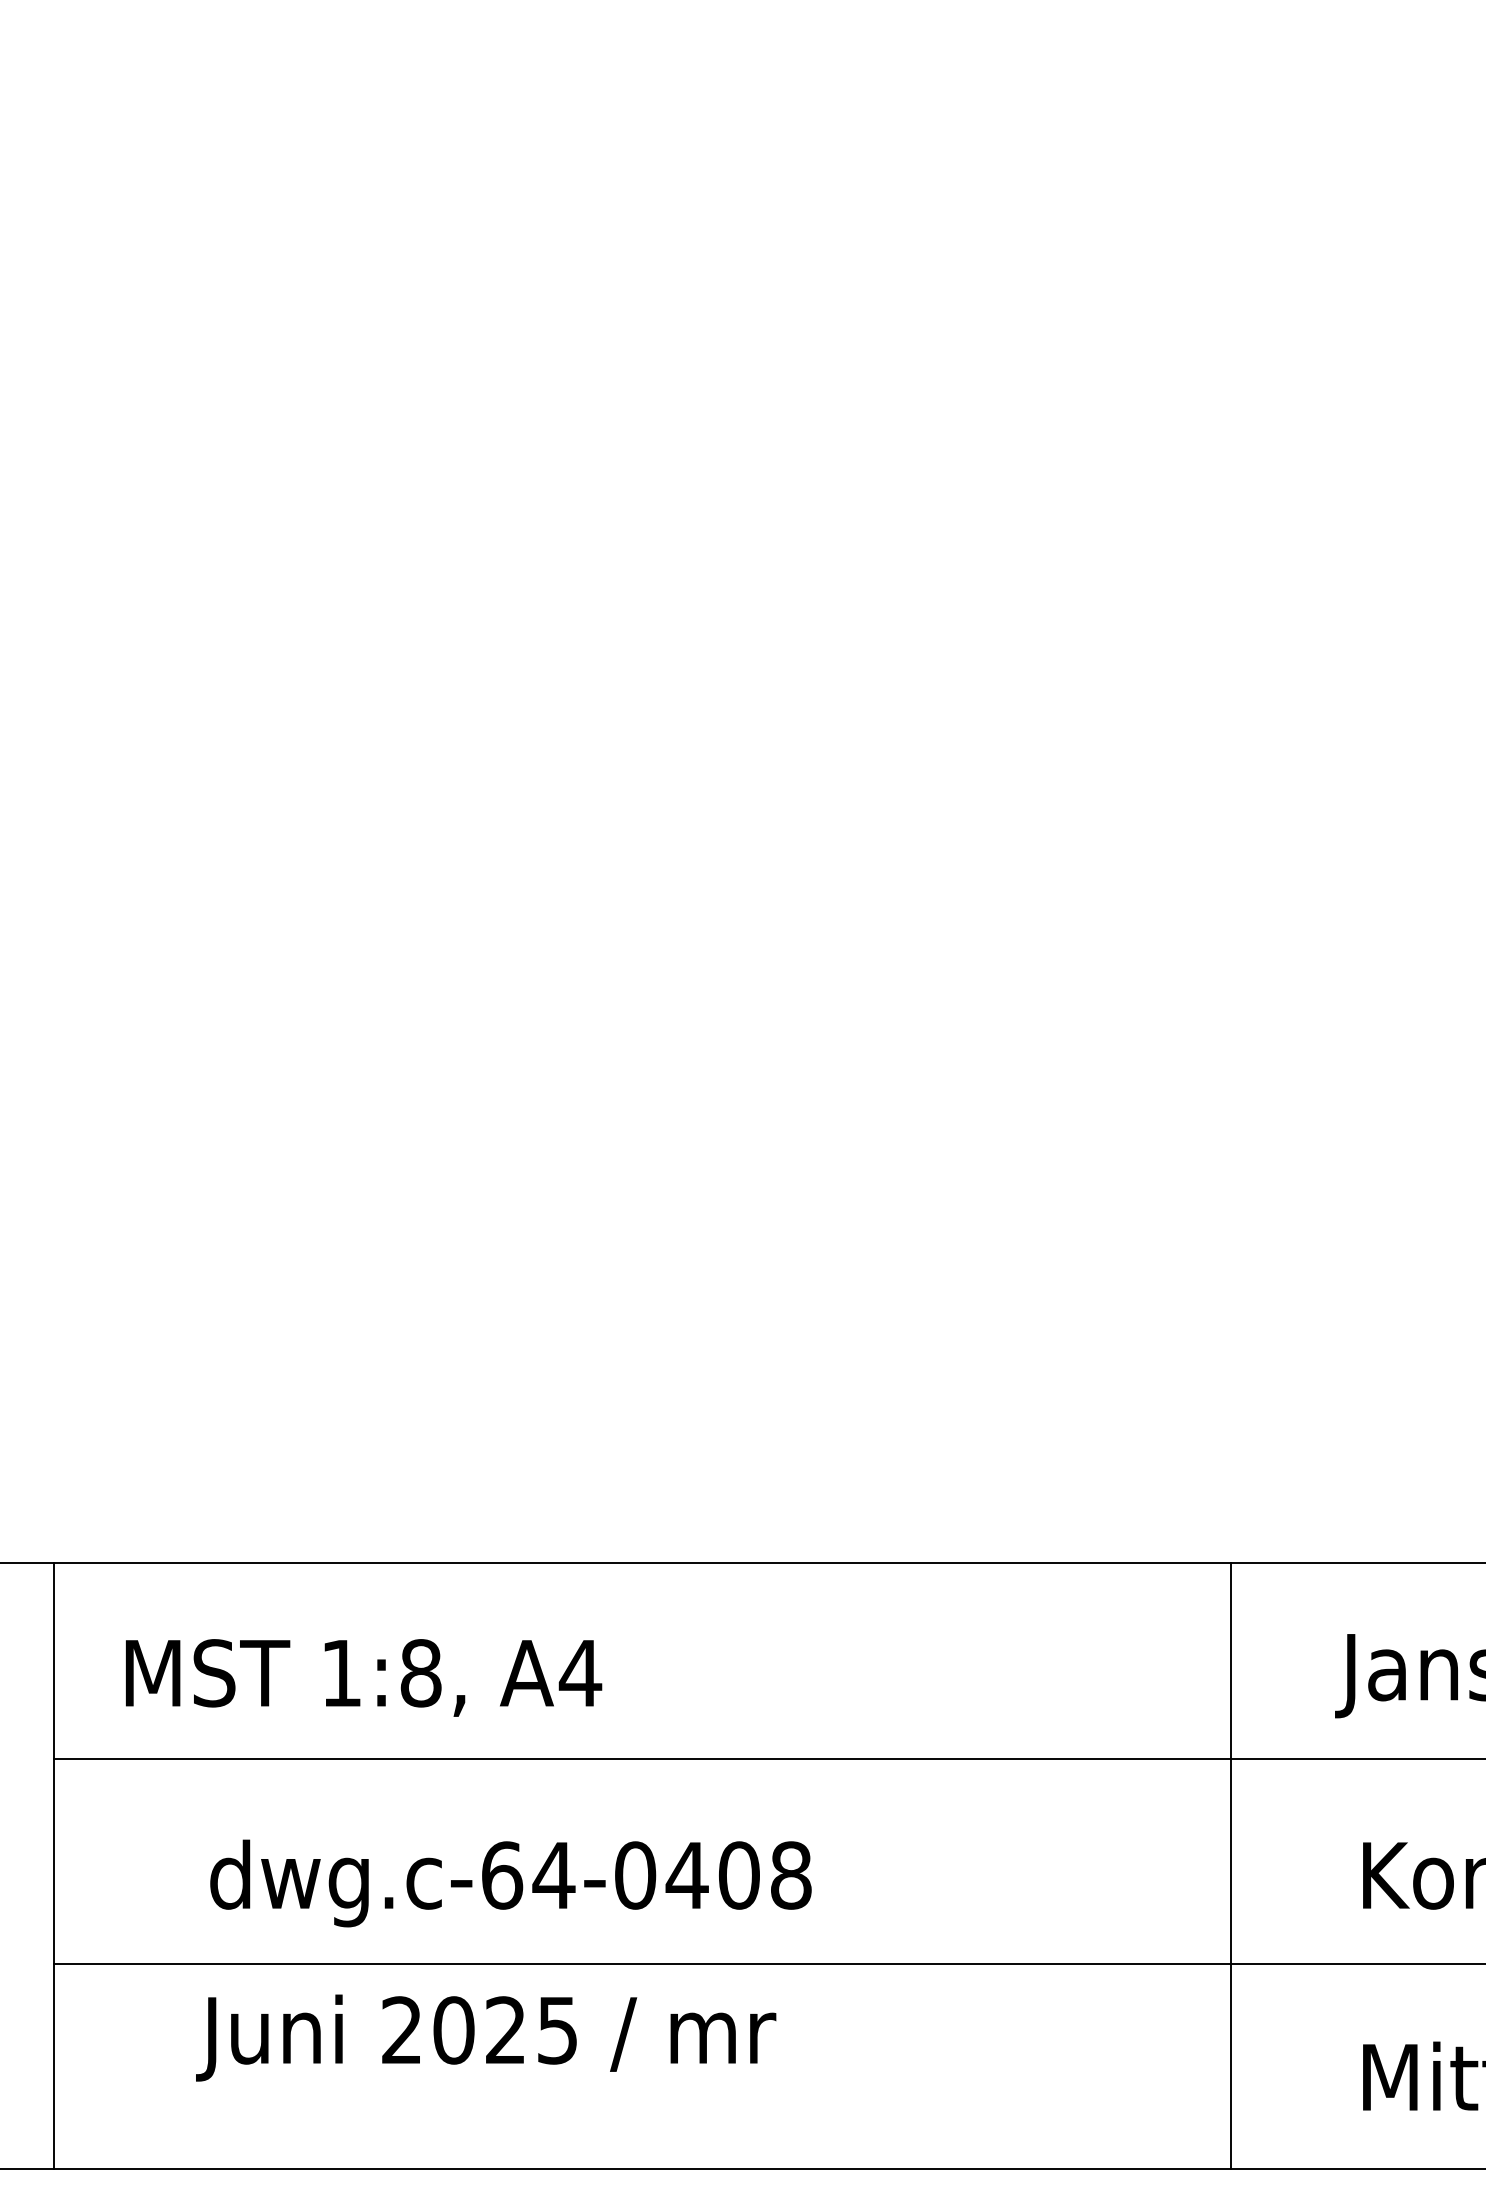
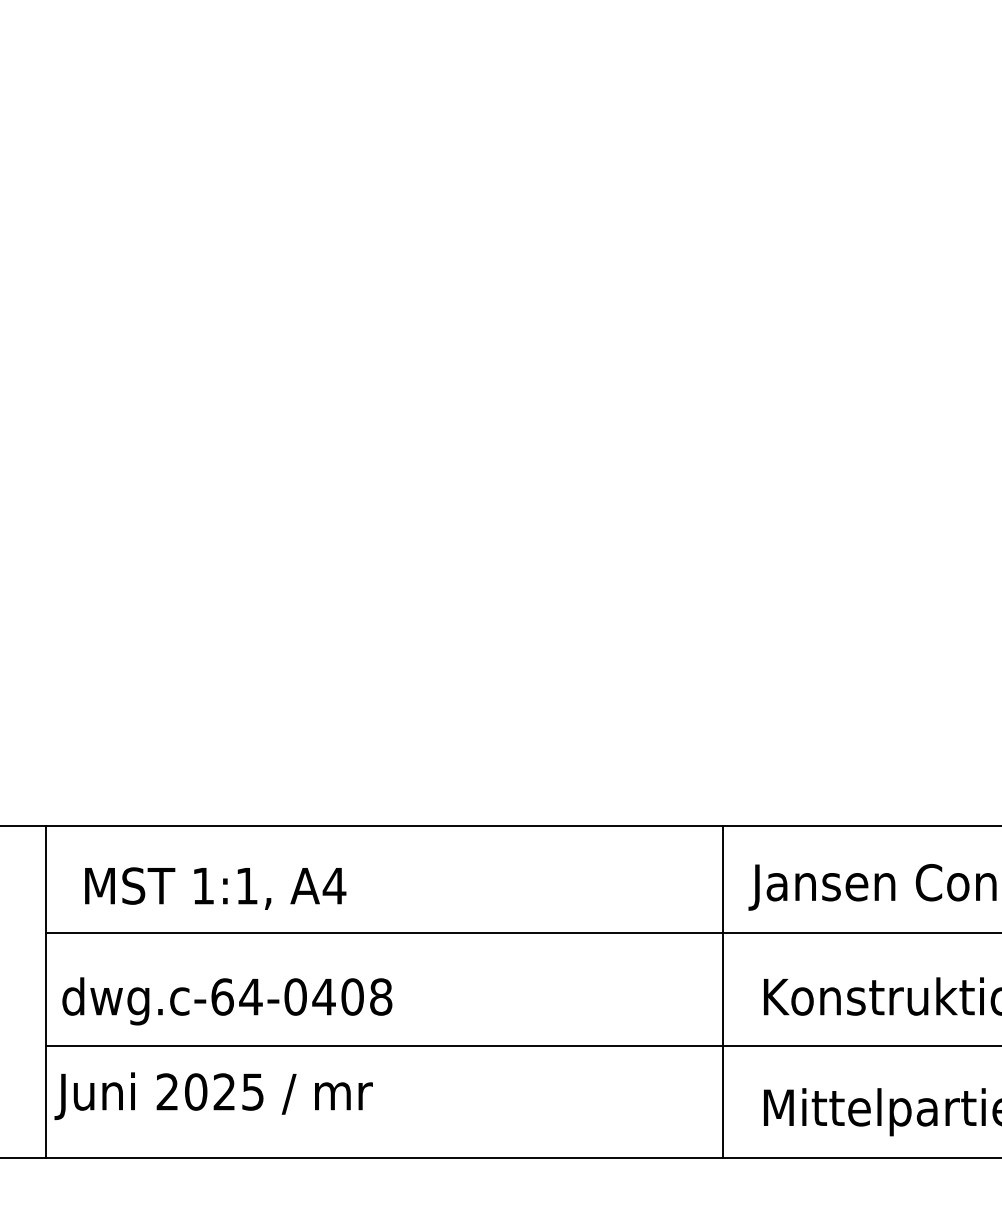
text: (421, 1672) -> (247, 885), 1:8, -> 1:1,
line: (1231, 1865) -> (723, 991), moved
text: (511, 1883) -> (227, 1001), moved
text: (485, 2038) -> (213, 1096), moved

